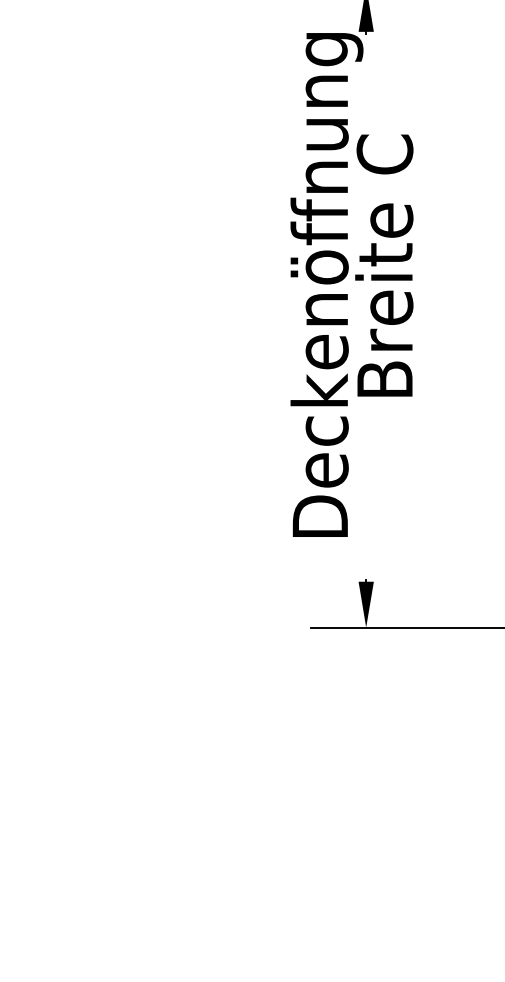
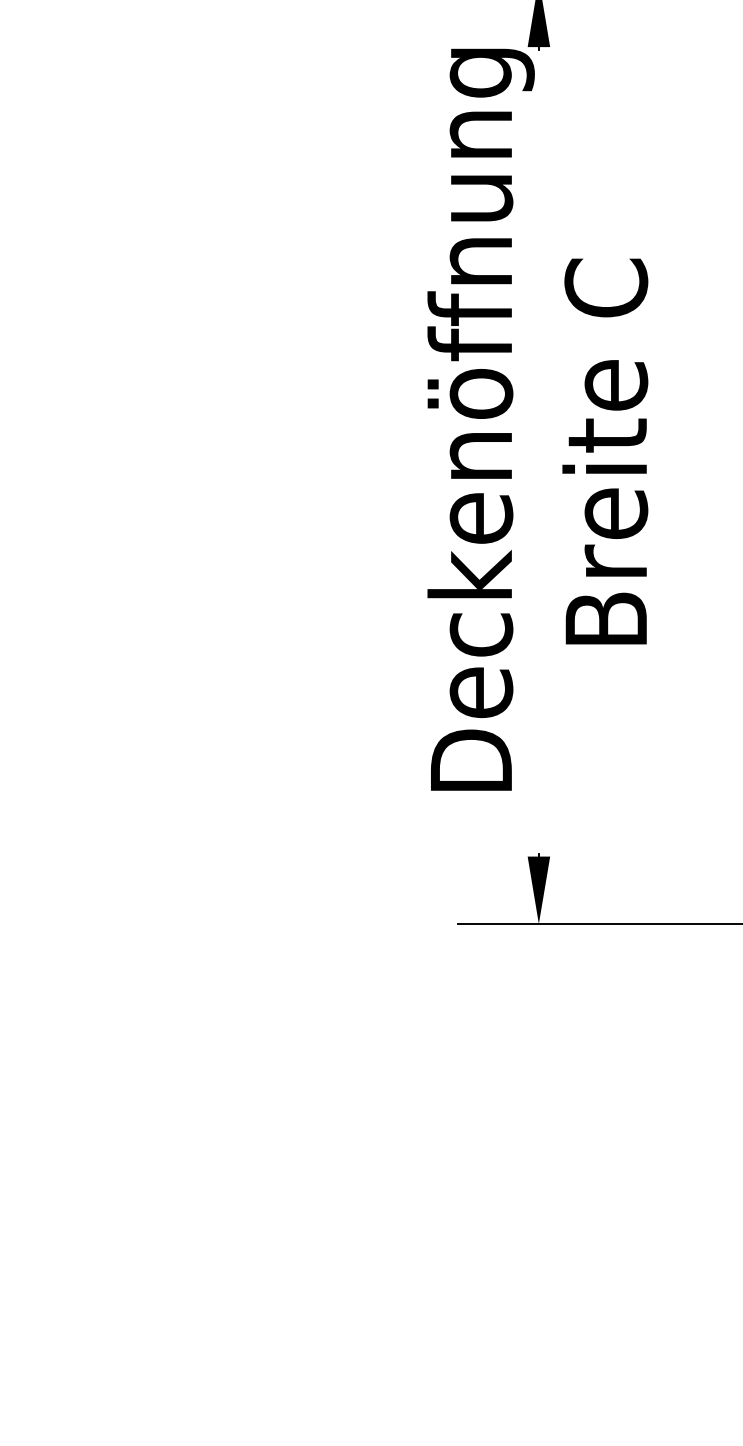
text: (384, 265) -> (605, 451), moved

